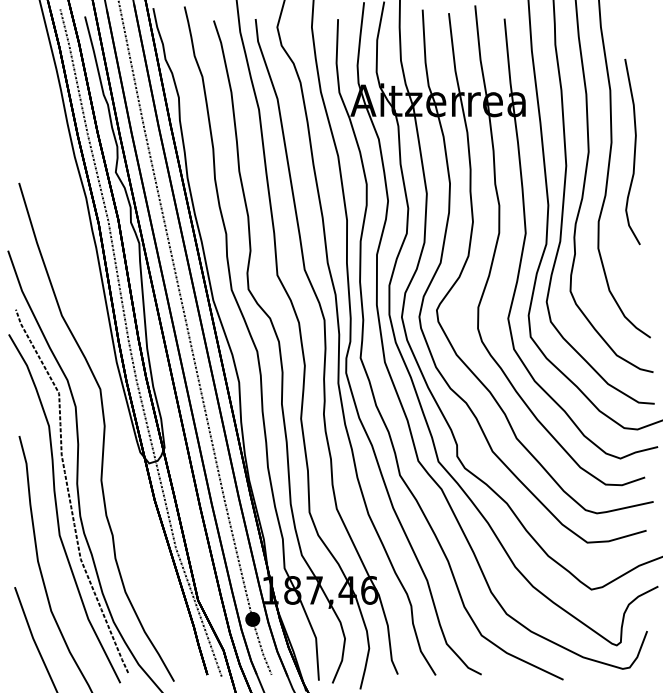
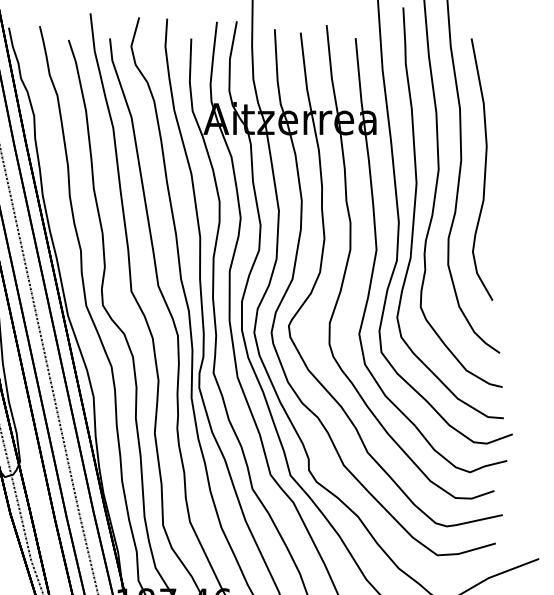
part: (632, 151) -> (481, 169), size x1.43

